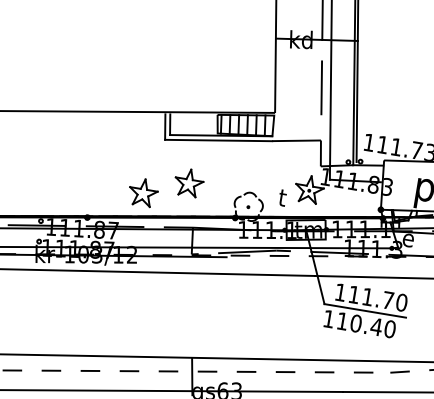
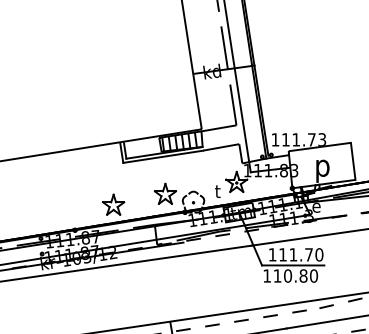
line: (297, 115) -> (218, 128), added
part: (187, 182) -> (164, 193), moved
text: (376, 326) -> (303, 275), 110.40 -> 110.80

